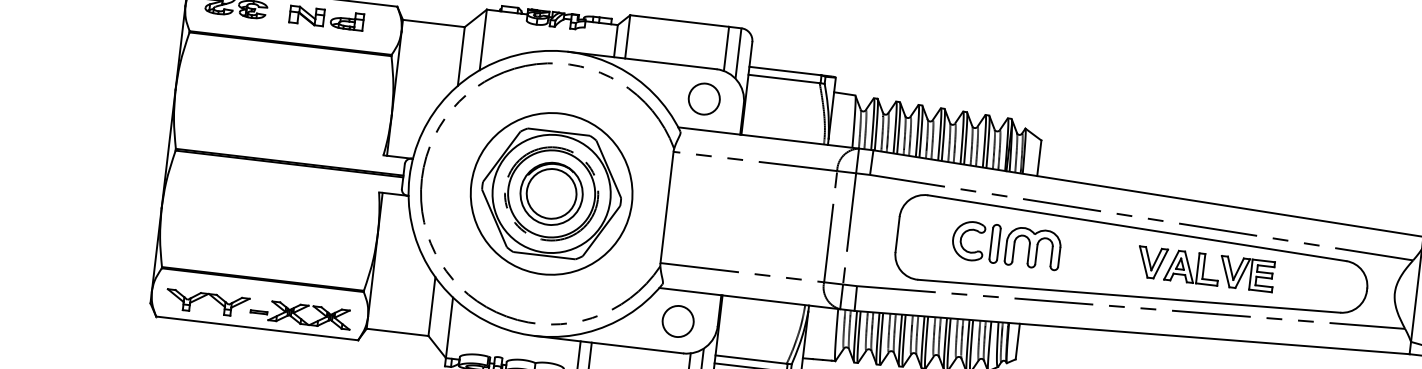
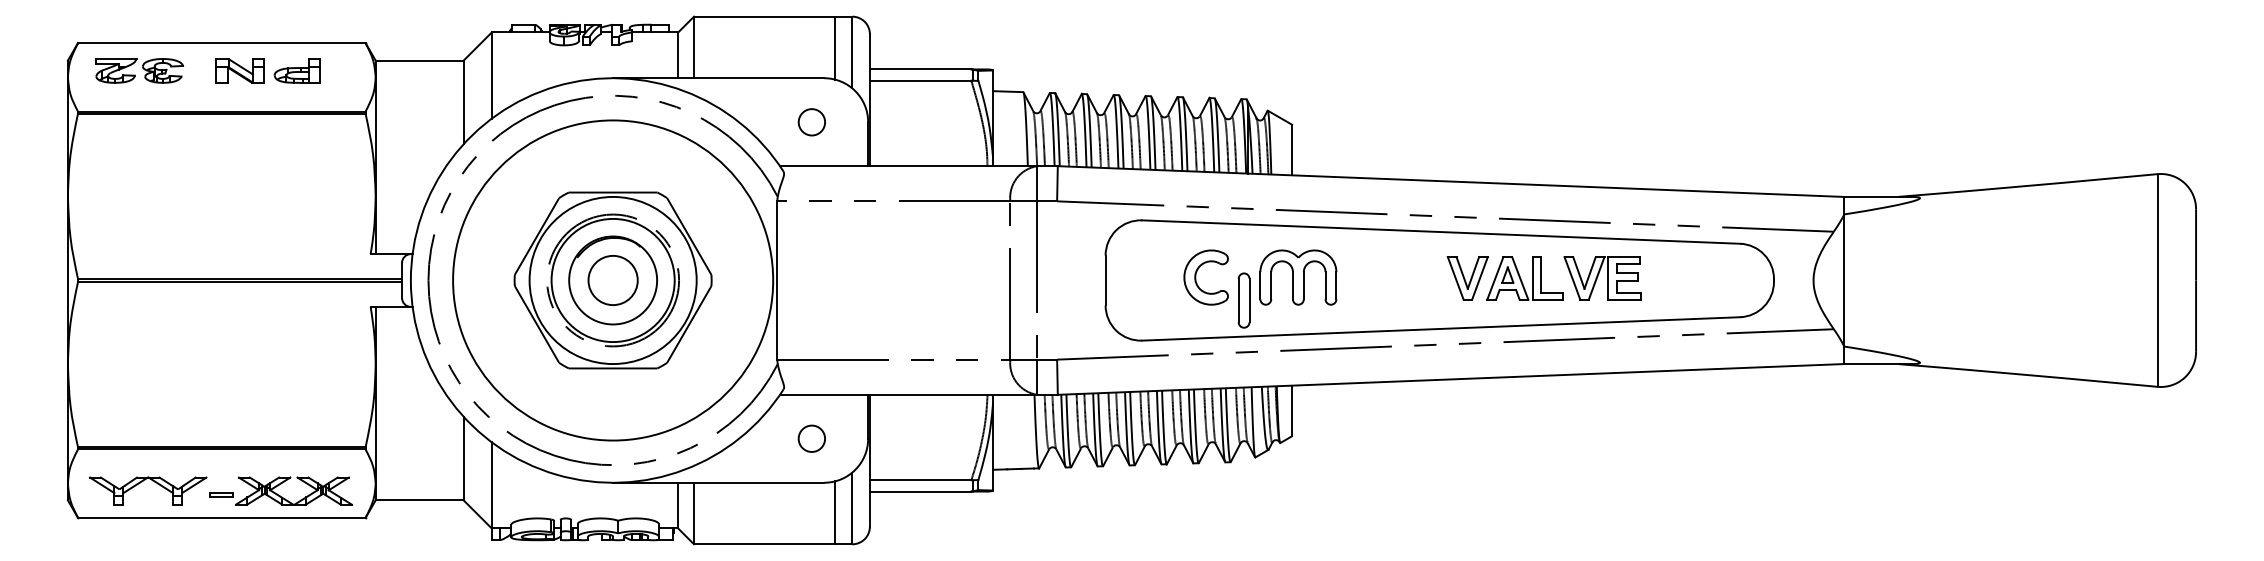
circle: (704, 99) -> (811, 122), size x0.6
circle: (551, 193) -> (612, 280), size x0.7
circle: (551, 193) -> (612, 280), size x1.4
part: (994, 243) -> (1243, 300), moved
circle: (677, 321) -> (811, 438), size x0.6

